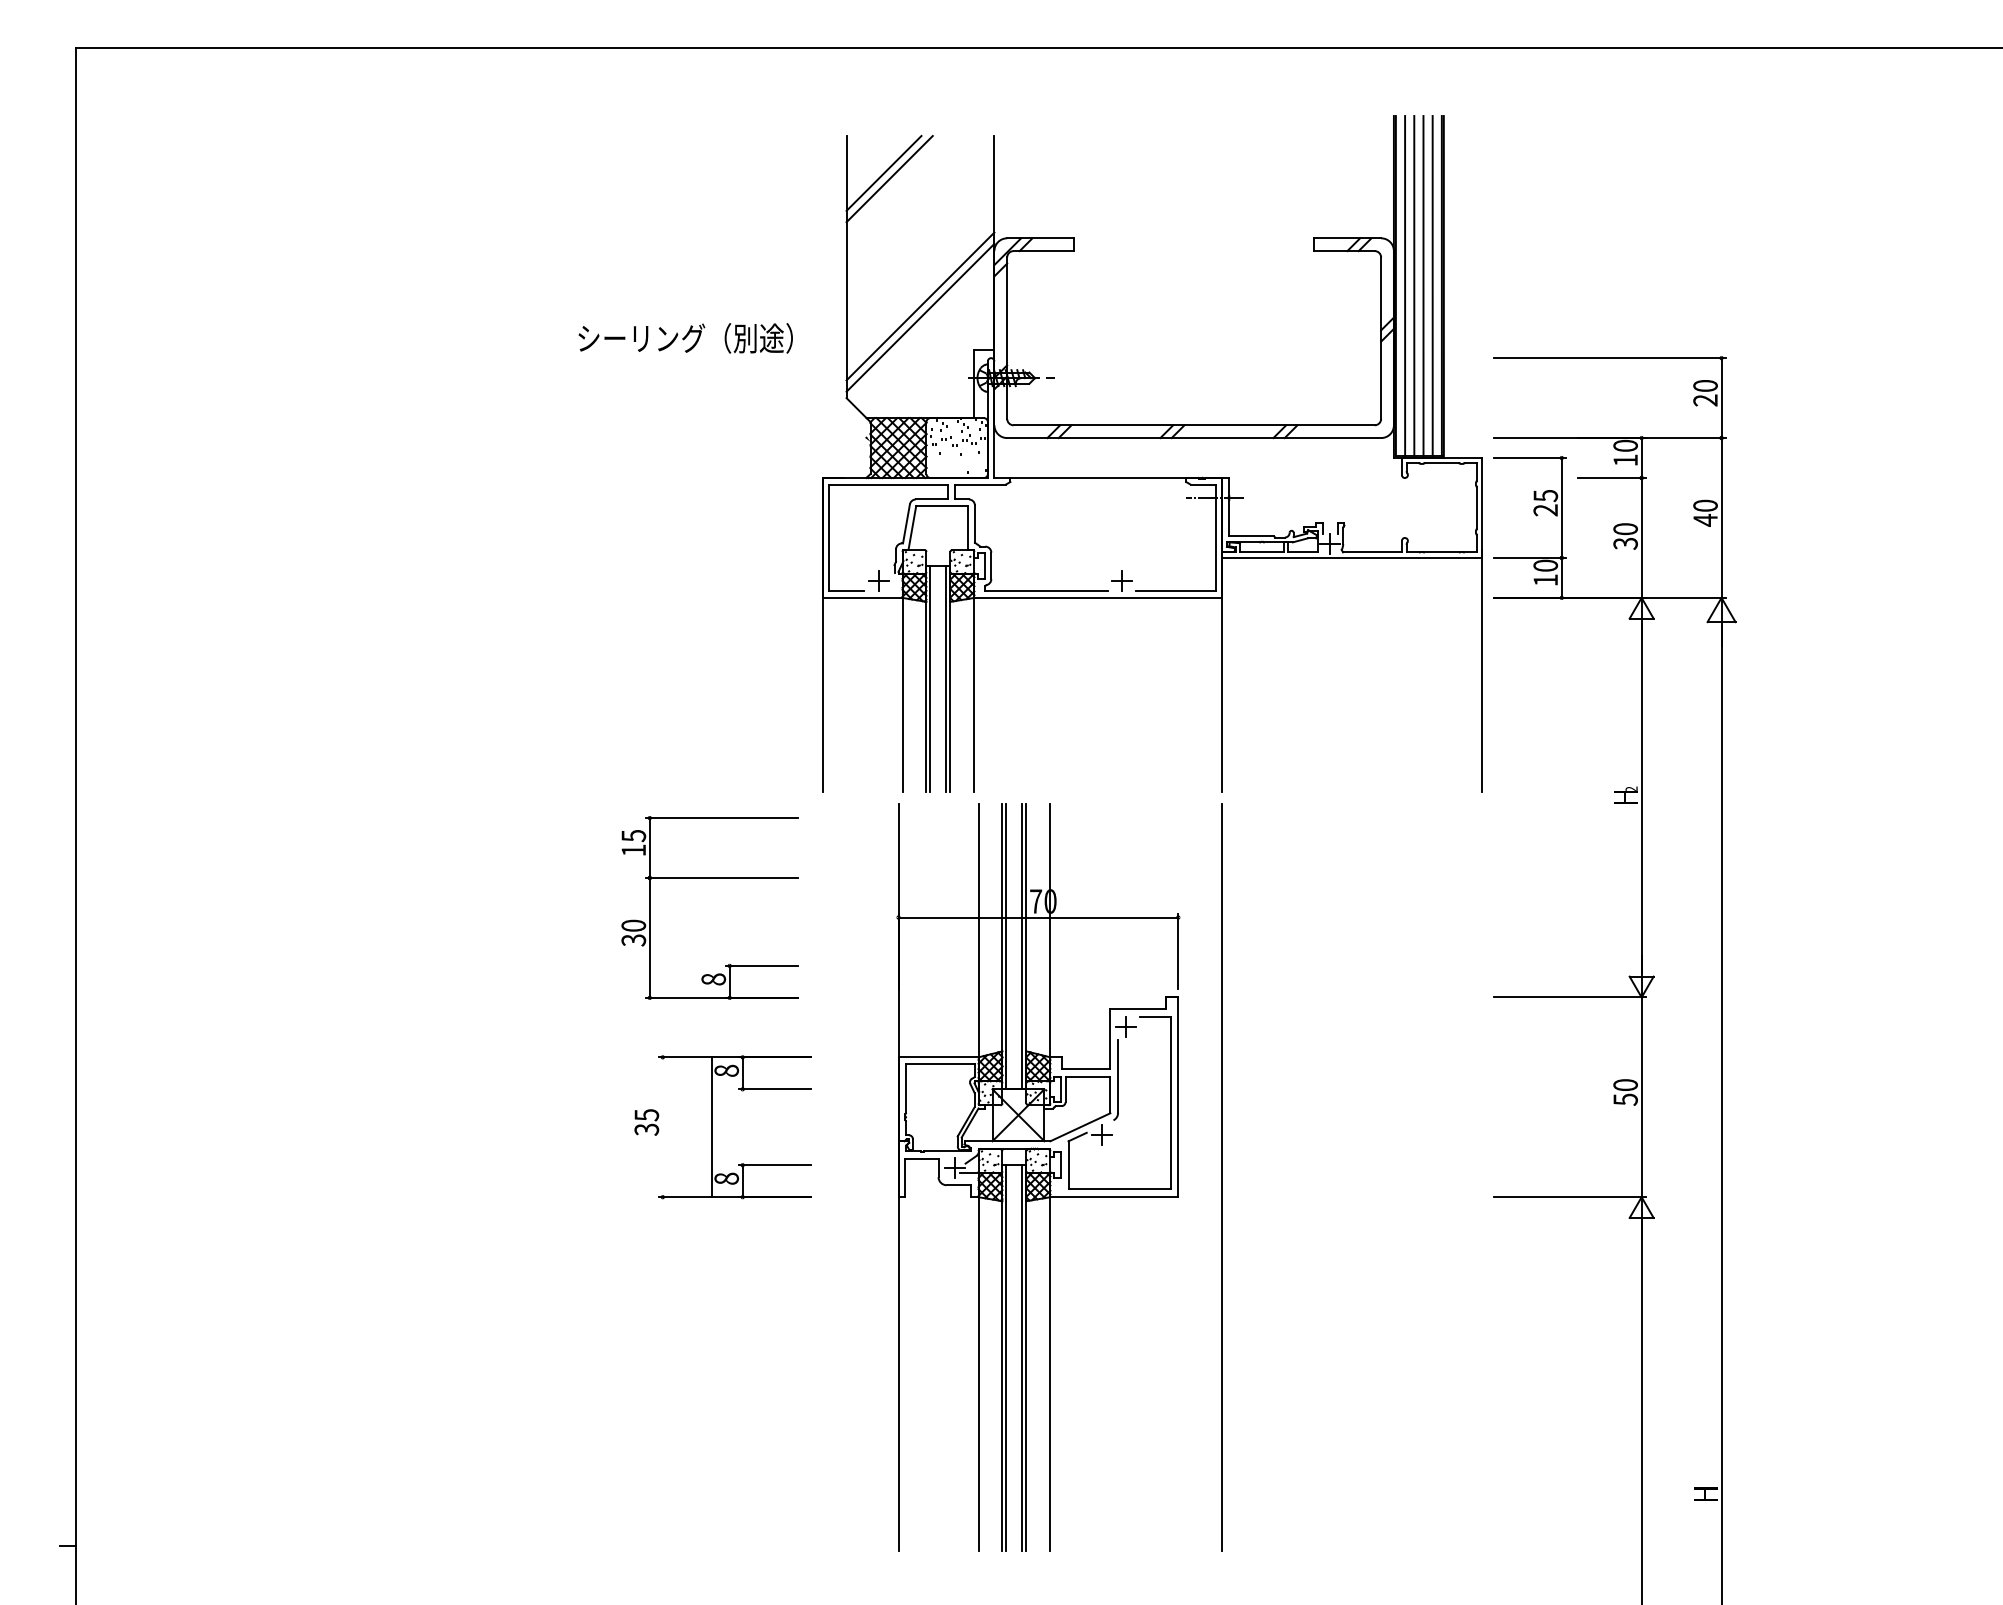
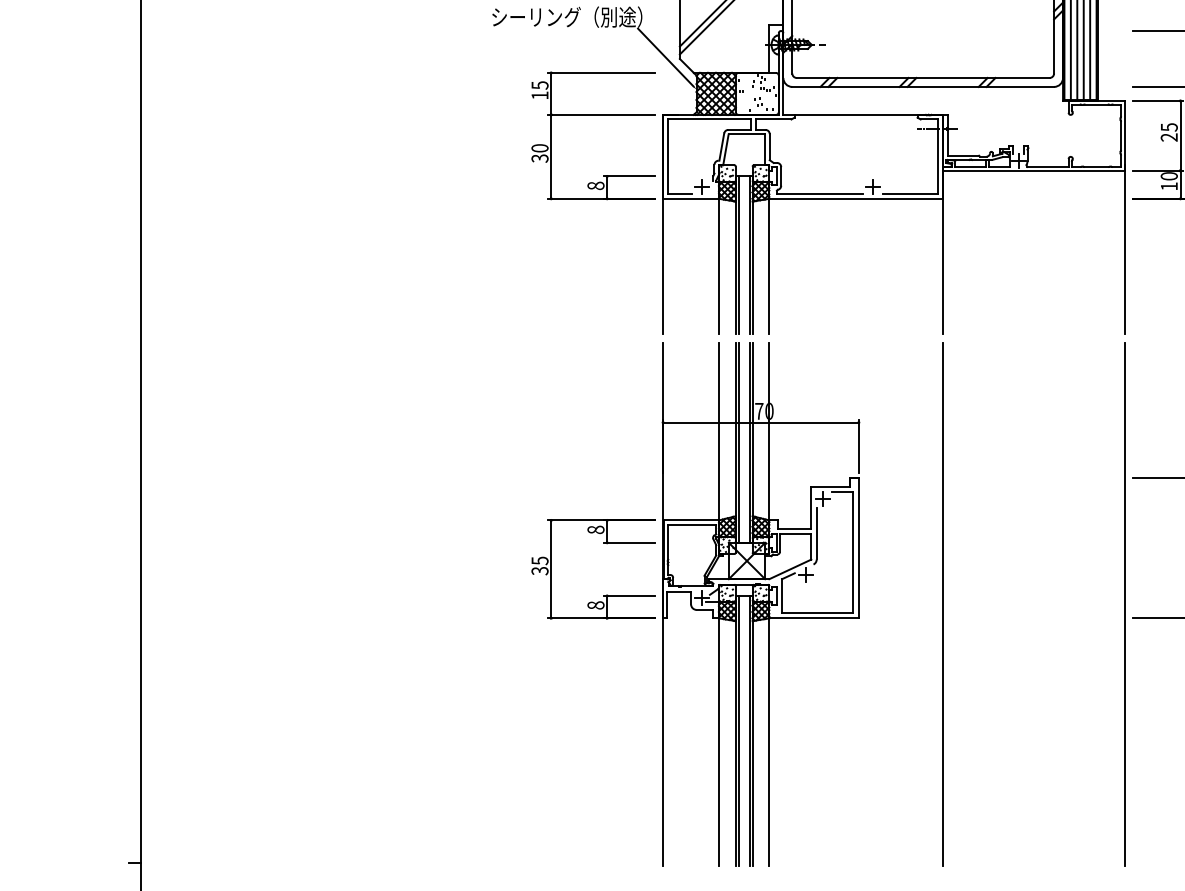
line: (825, 395) -> (665, 57), added
part: (709, 878) -> (593, 115), moved
line: (711, 1127) -> (551, 569), moved
part: (1038, 1177) -> (761, 604), moved
line: (1481, 1177) -> (1124, 604), added

